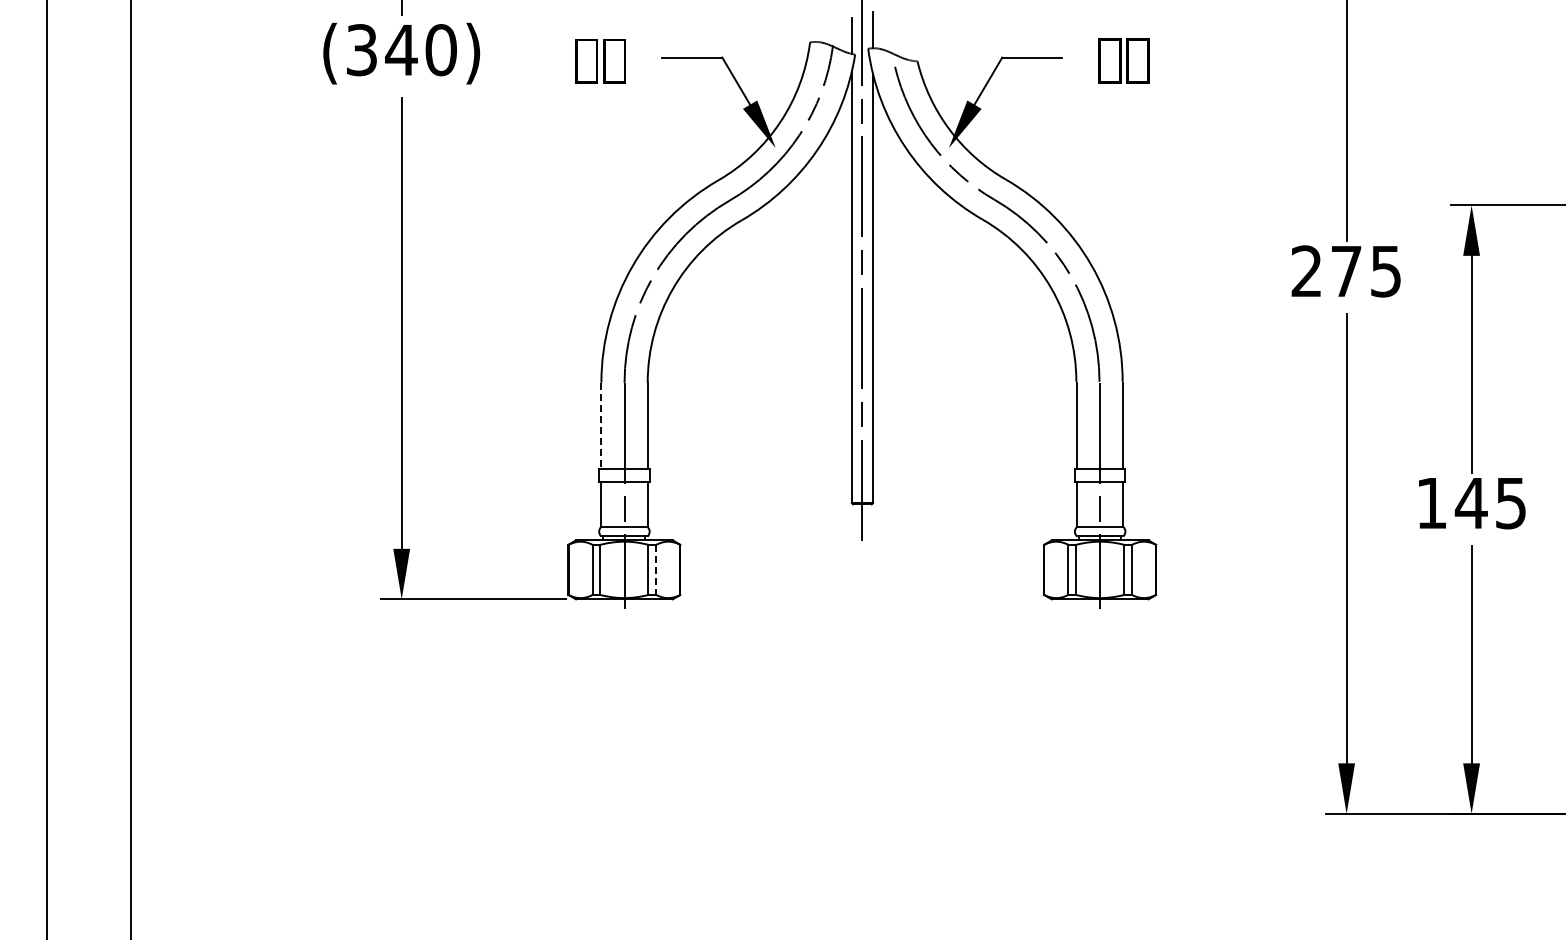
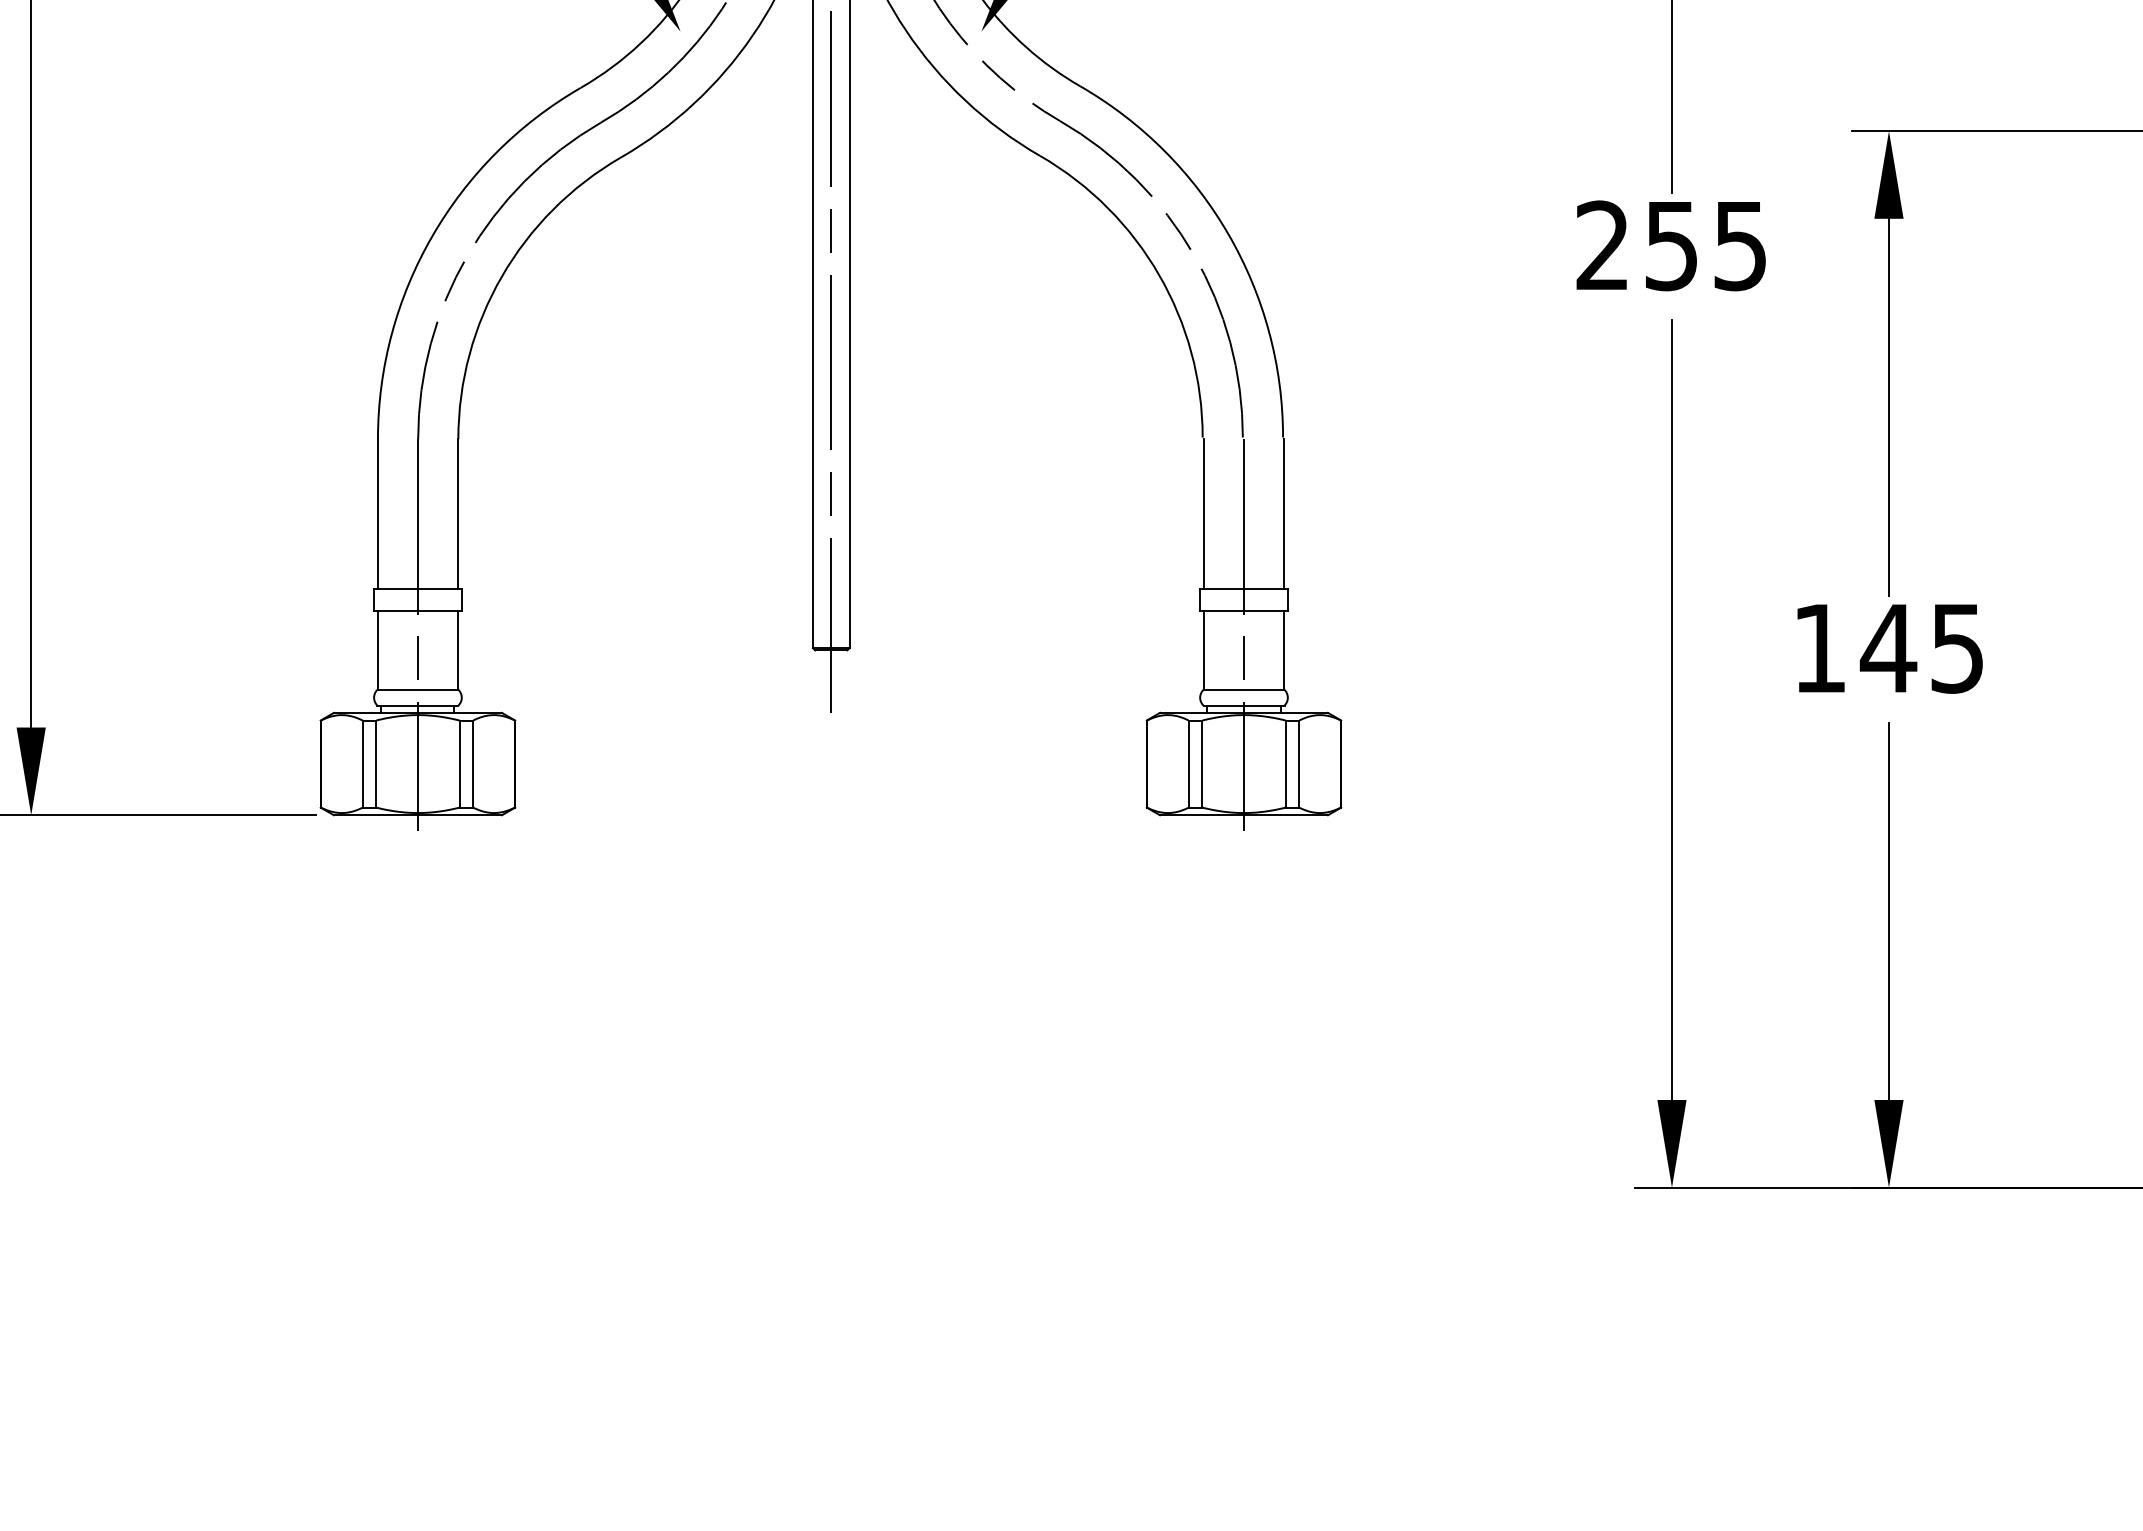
text: (1346, 271) -> (1671, 245), 275 -> 255
line: (601, 426) -> (378, 515), dashed -> solid
line: (656, 570) -> (473, 765), dashed -> solid

